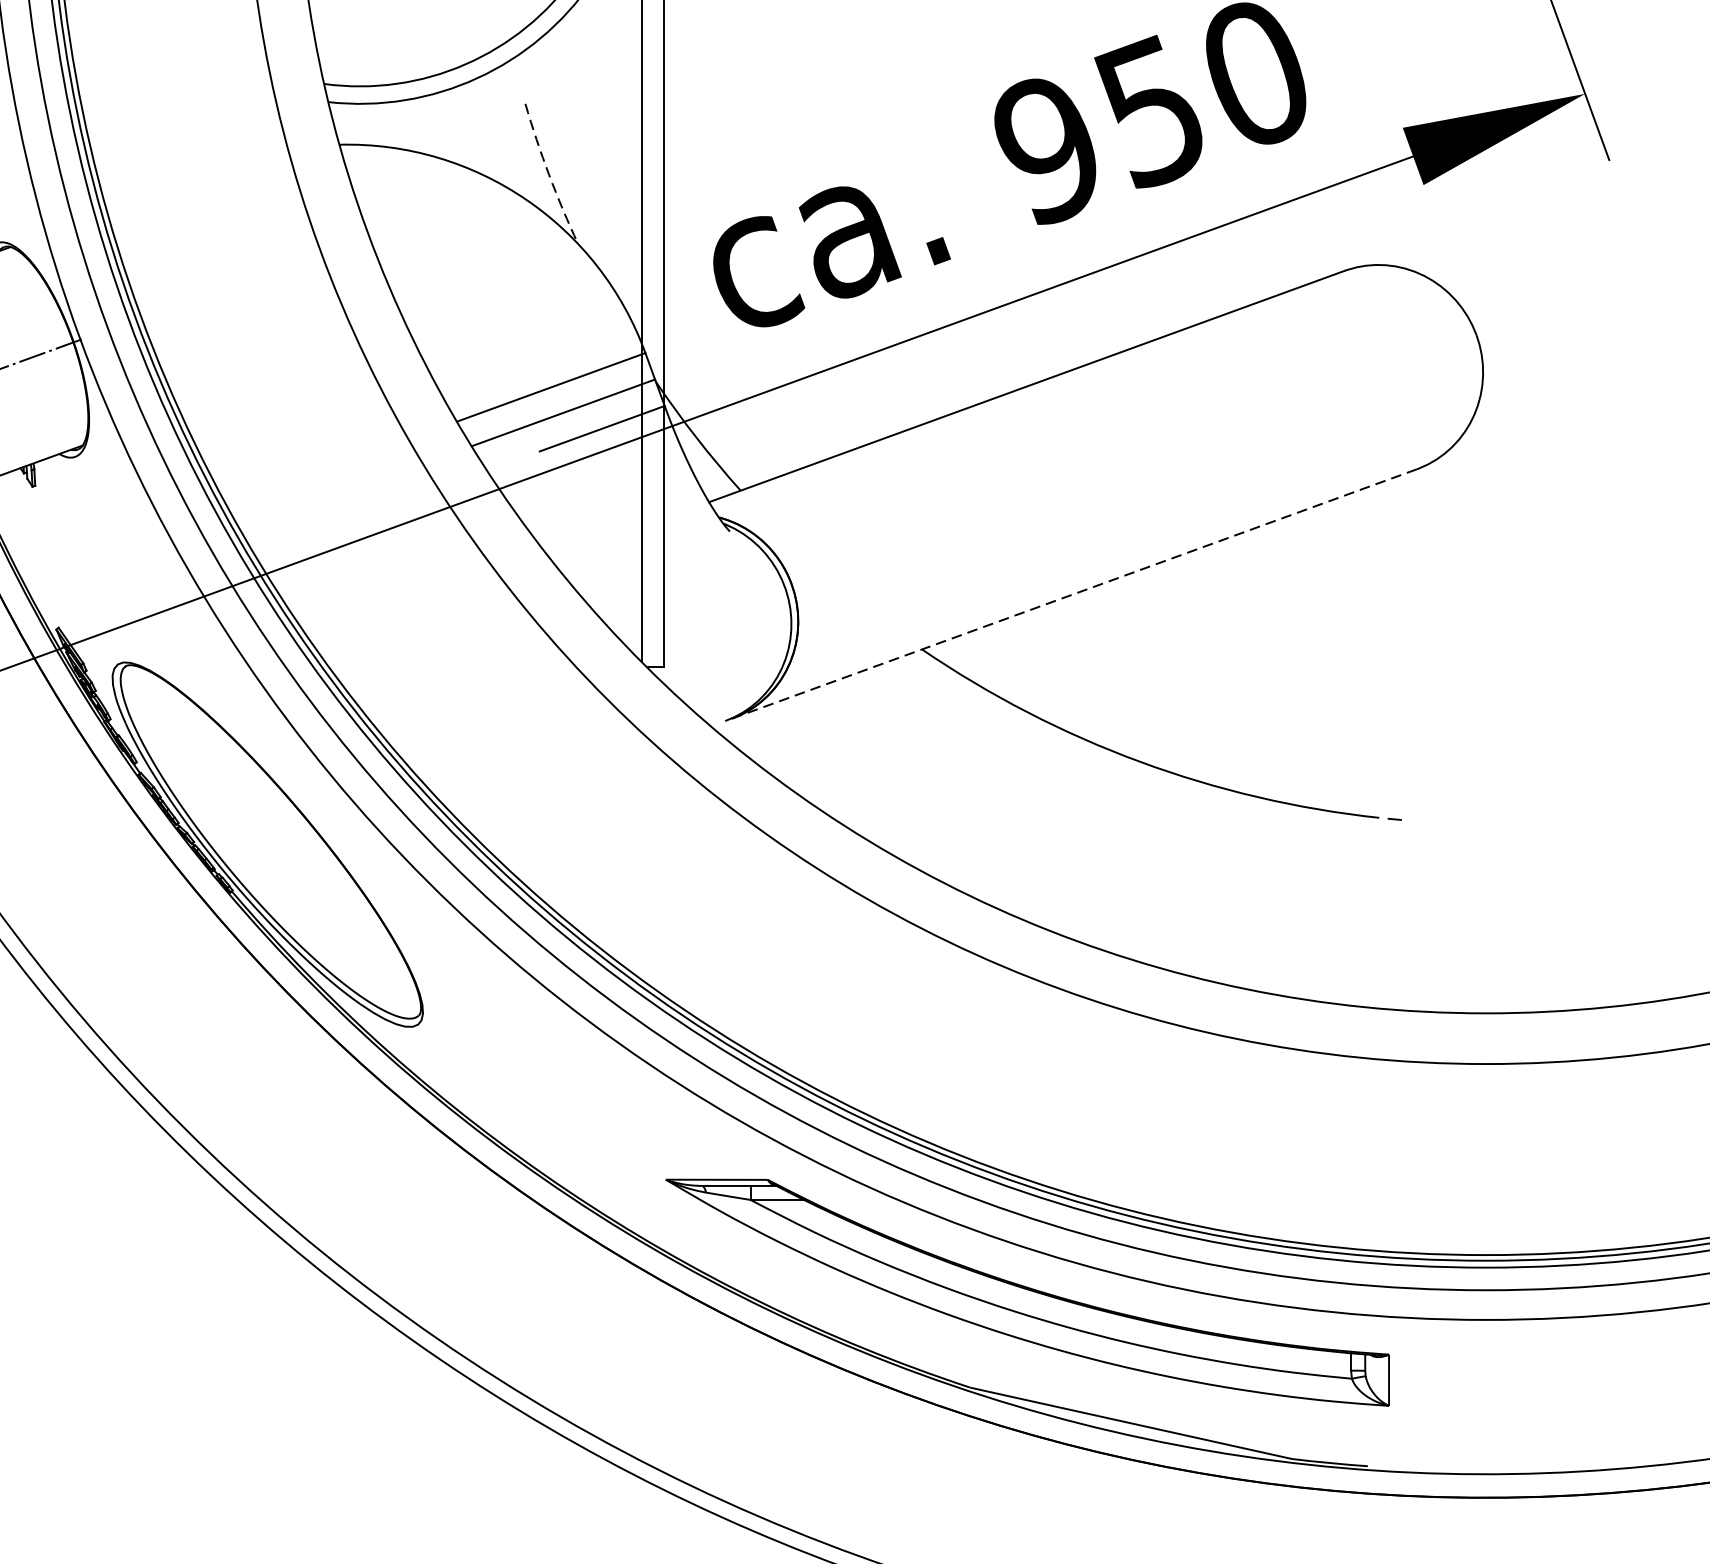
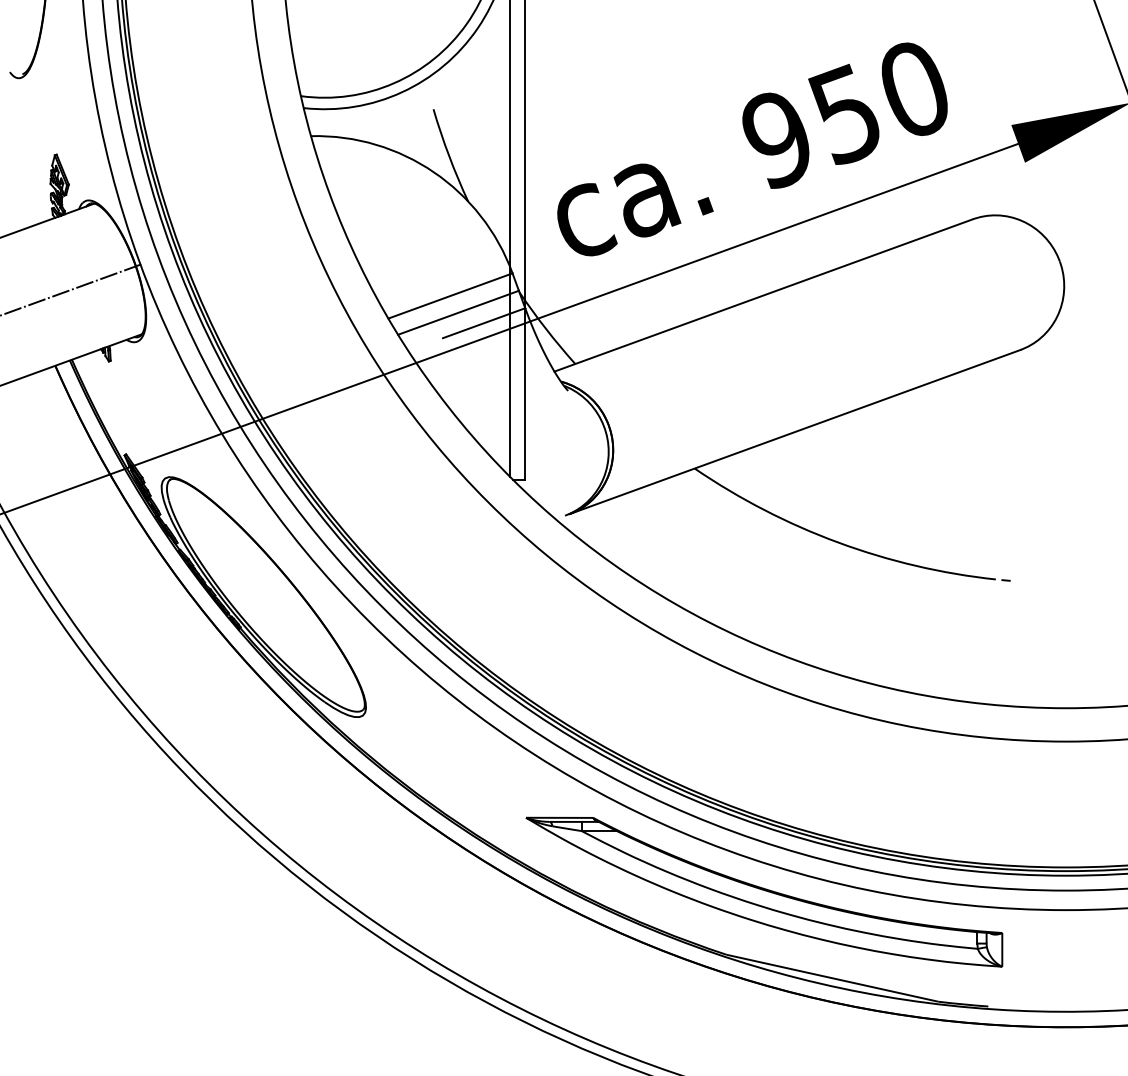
arc: (549, 175) -> (449, 156), dashed -> solid
line: (1075, 594) -> (795, 432), dashed -> solid

